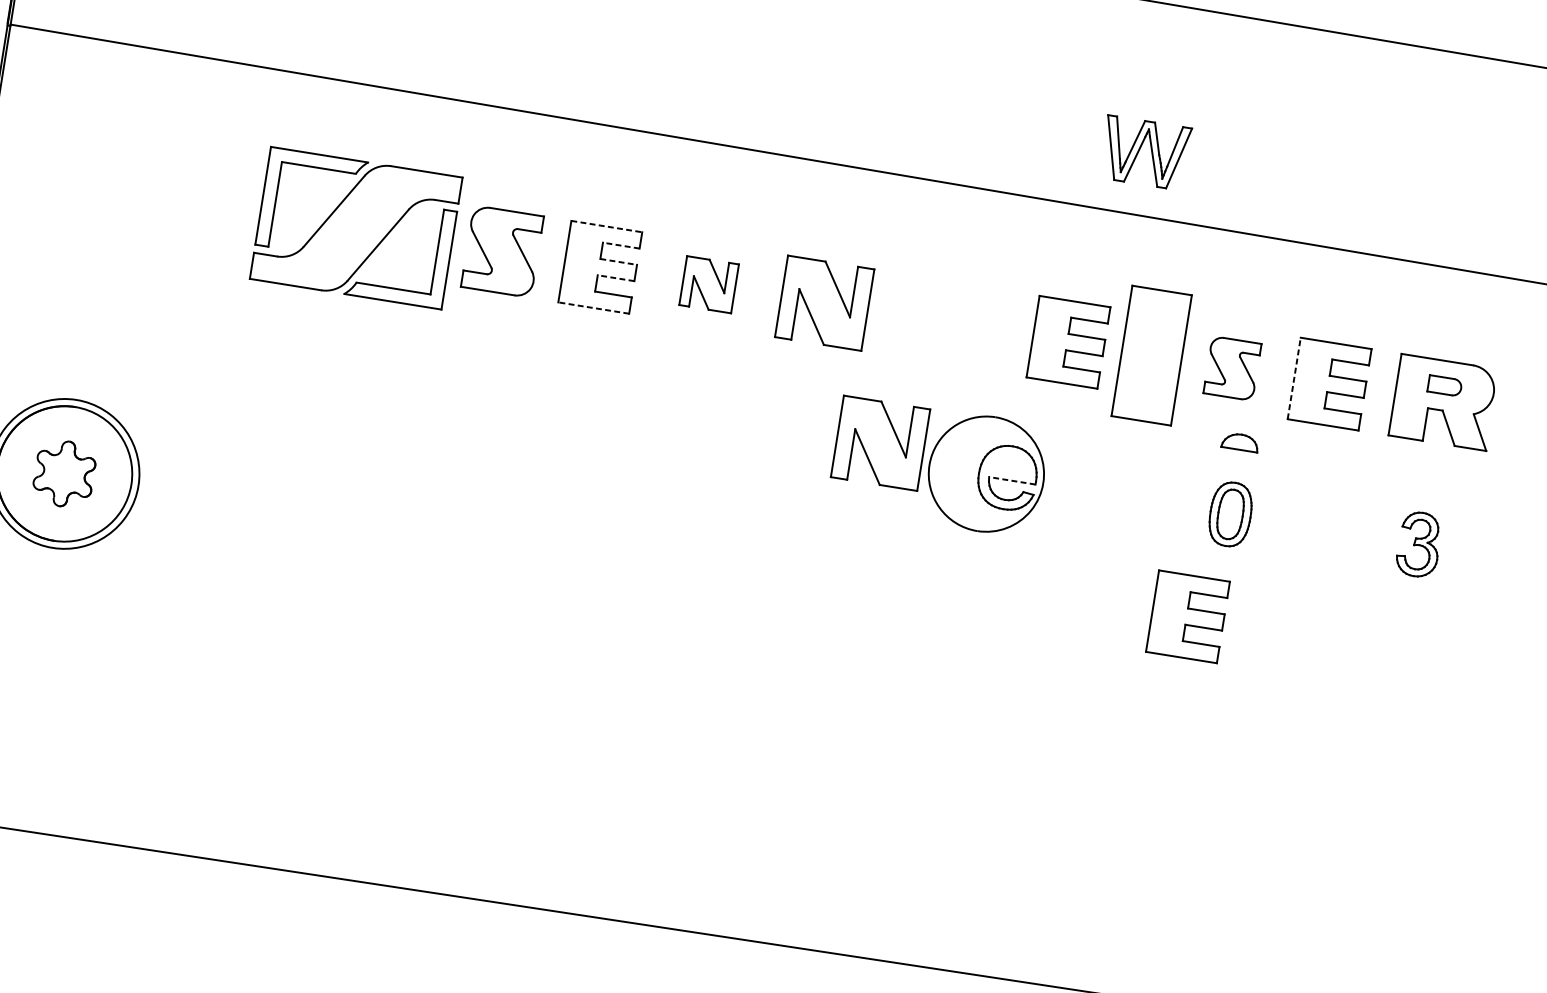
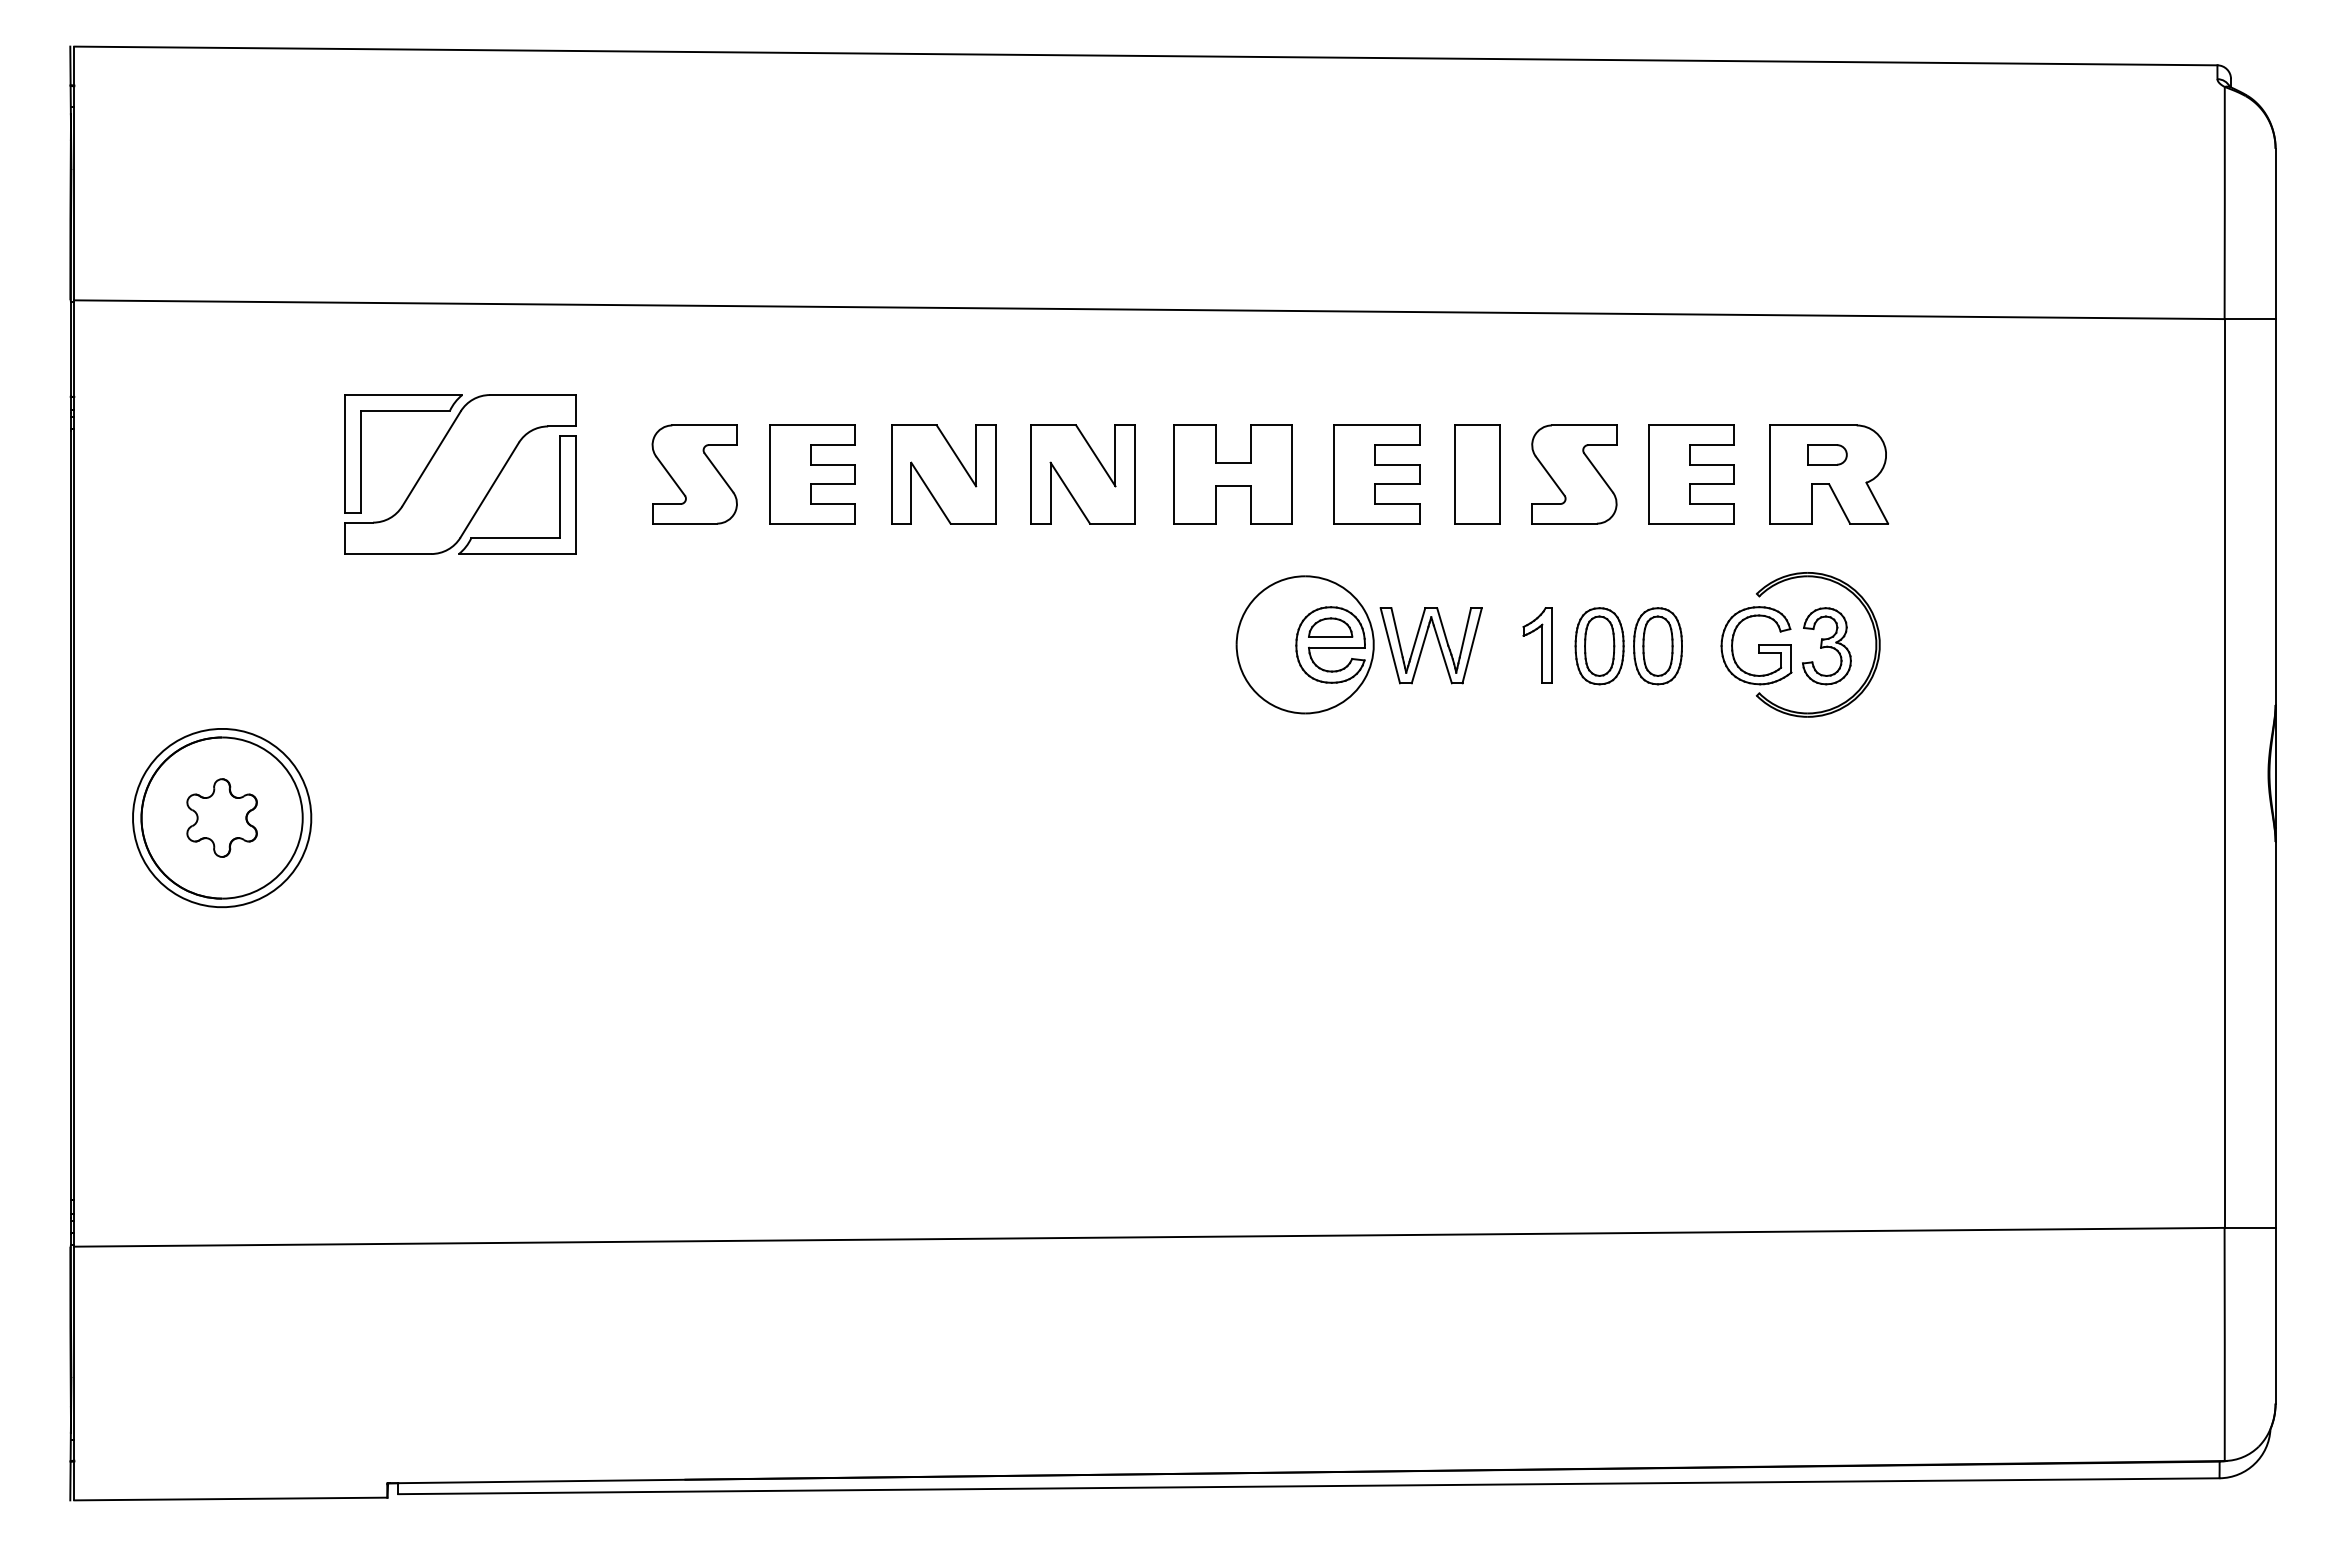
part: (1139, 151) -> (1424, 644), moved
line: (606, 226) -> (812, 425), dashed -> solid
part: (356, 228) -> (460, 474), moved
line: (620, 245) -> (832, 445), dashed -> solid
line: (618, 261) -> (833, 464), dashed -> solid
line: (615, 278) -> (832, 484), dashed -> solid
part: (708, 284) -> (943, 474), size x1.67
line: (593, 307) -> (812, 523), dashed -> solid
part: (948, 323) -> (1232, 474), added
part: (1152, 355) -> (1477, 474), size x0.62
part: (1232, 368) -> (1574, 474), size x1.43
line: (1293, 378) -> (1648, 474), dashed -> solid
part: (1240, 442) -> (1330, 627), moved
part: (880, 443) -> (1174, 628), removed
line: (1012, 480) -> (1336, 647), dashed -> solid
part: (1179, 505) -> (1537, 645), added
part: (1278, 522) -> (1657, 646), added
part: (1390, 538) -> (1791, 644), added
part: (1187, 616) -> (1568, 774), removed

